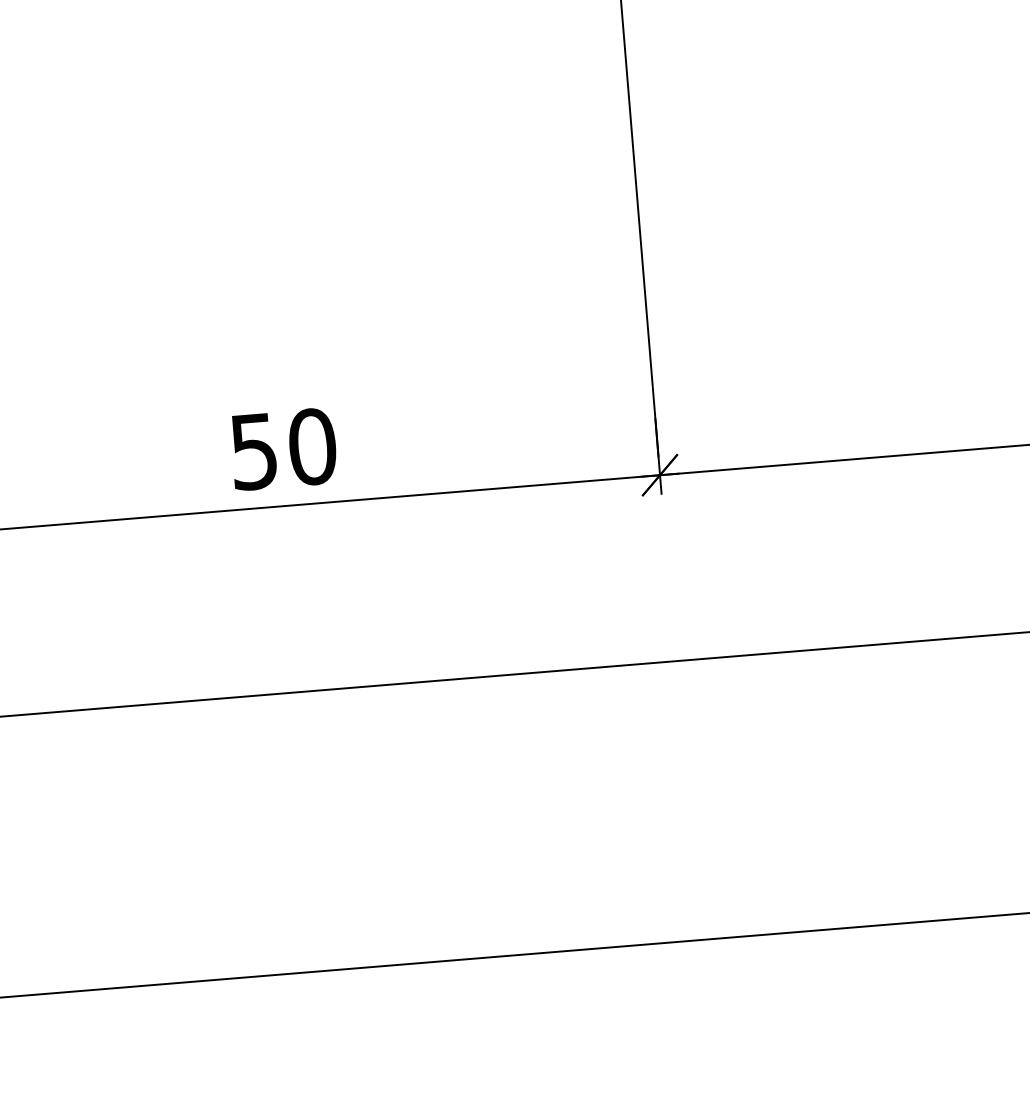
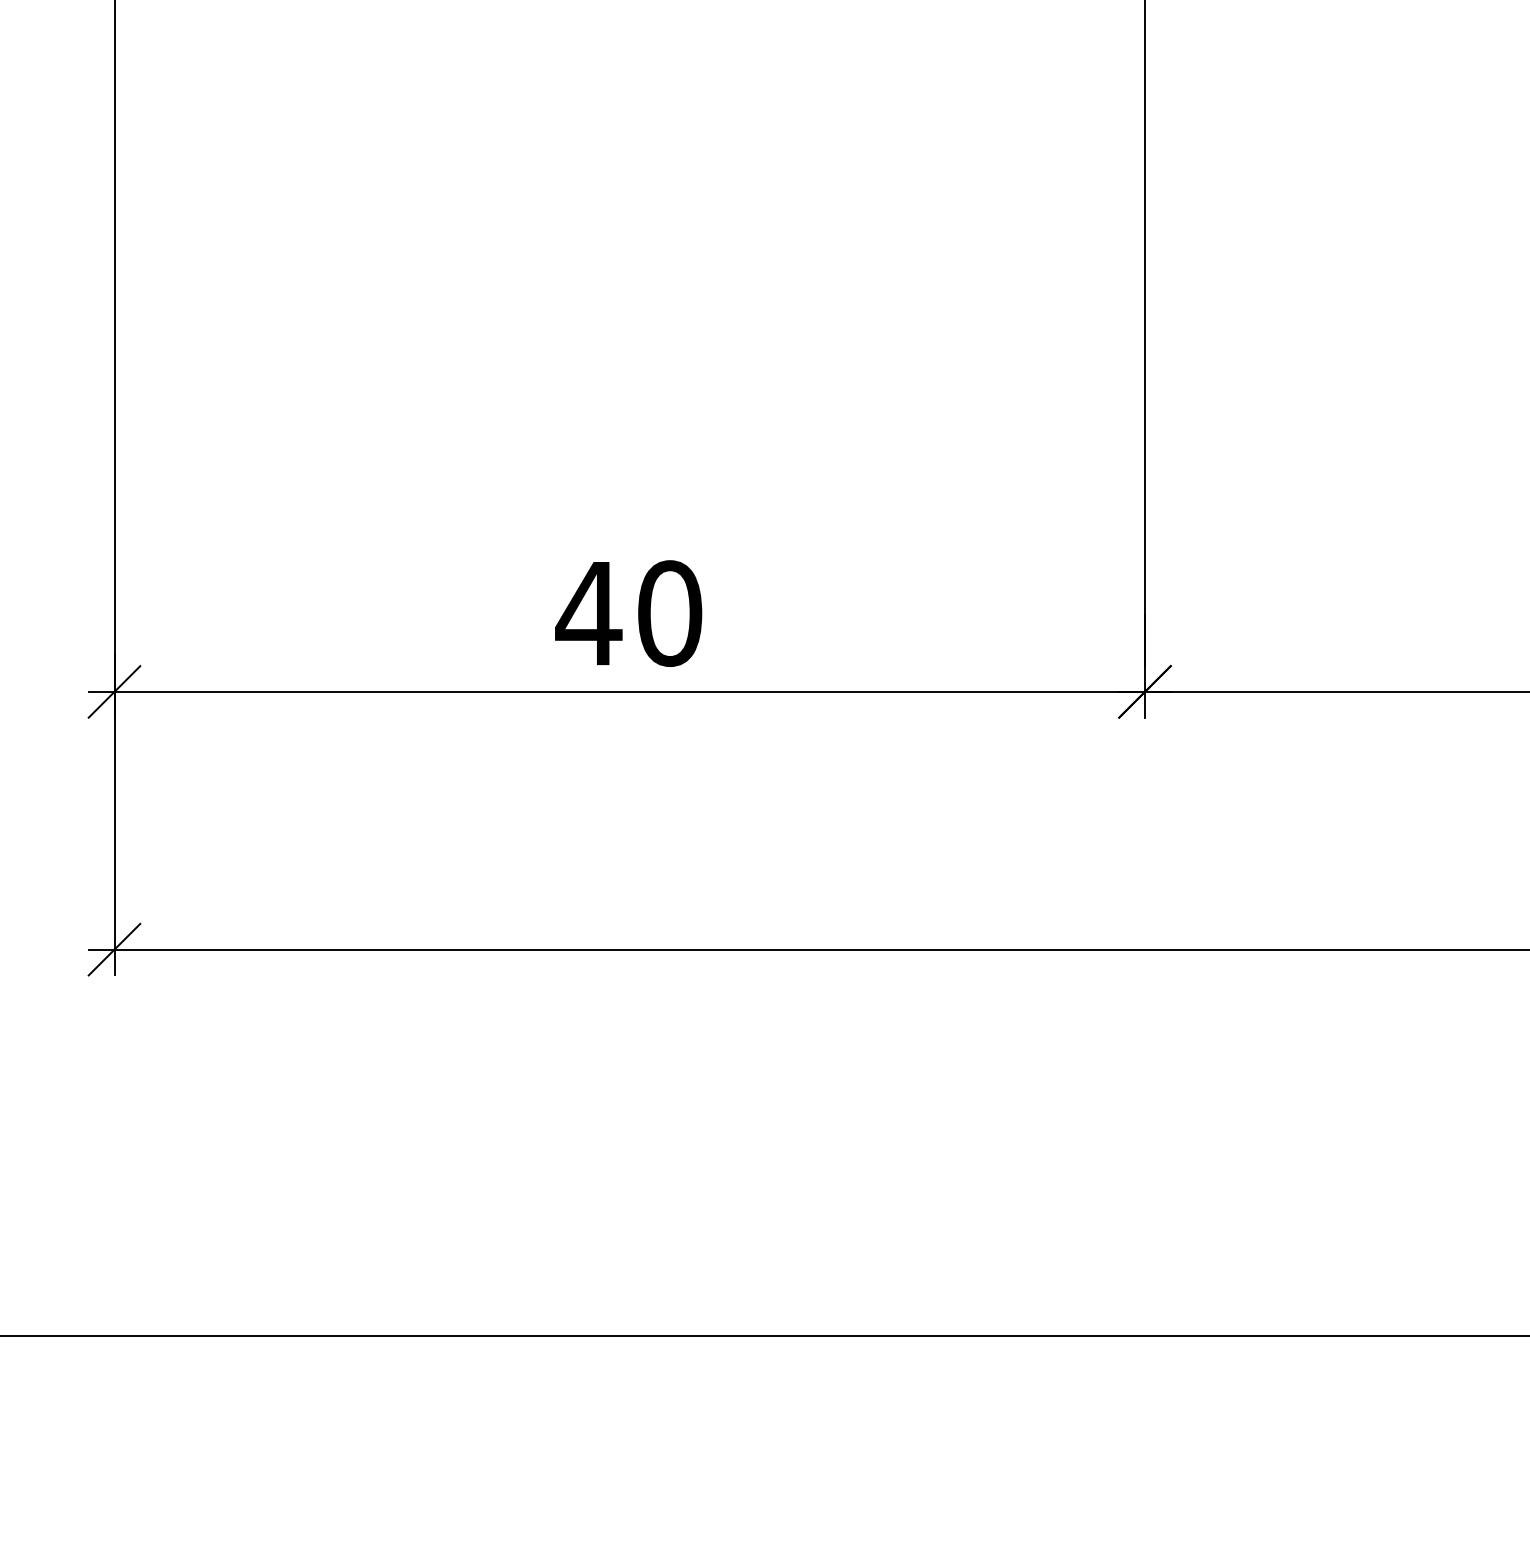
text: (253, 452) -> (588, 614), 50 -> 40

